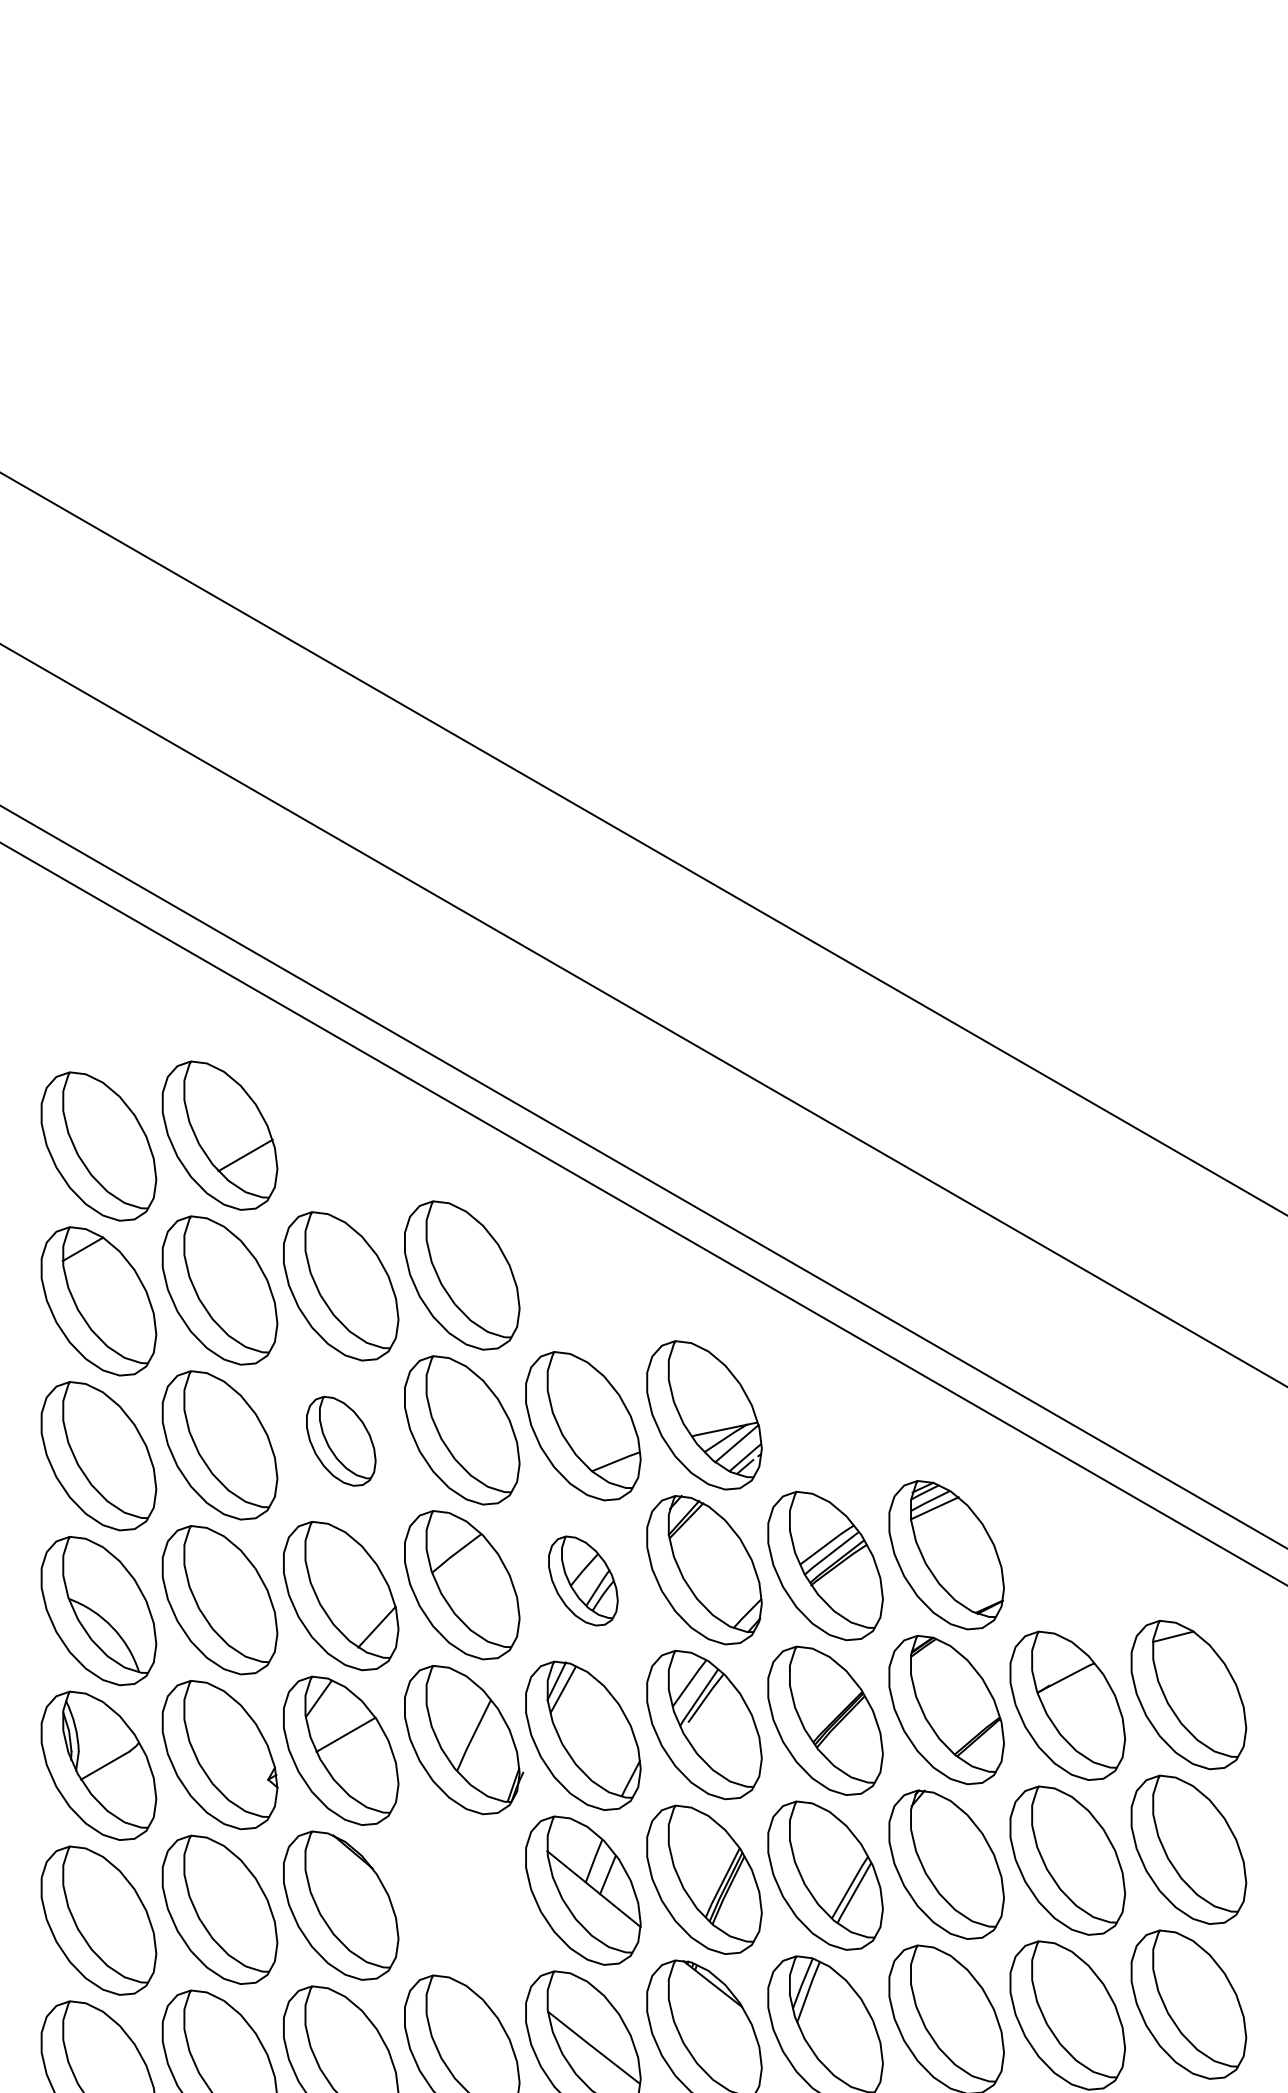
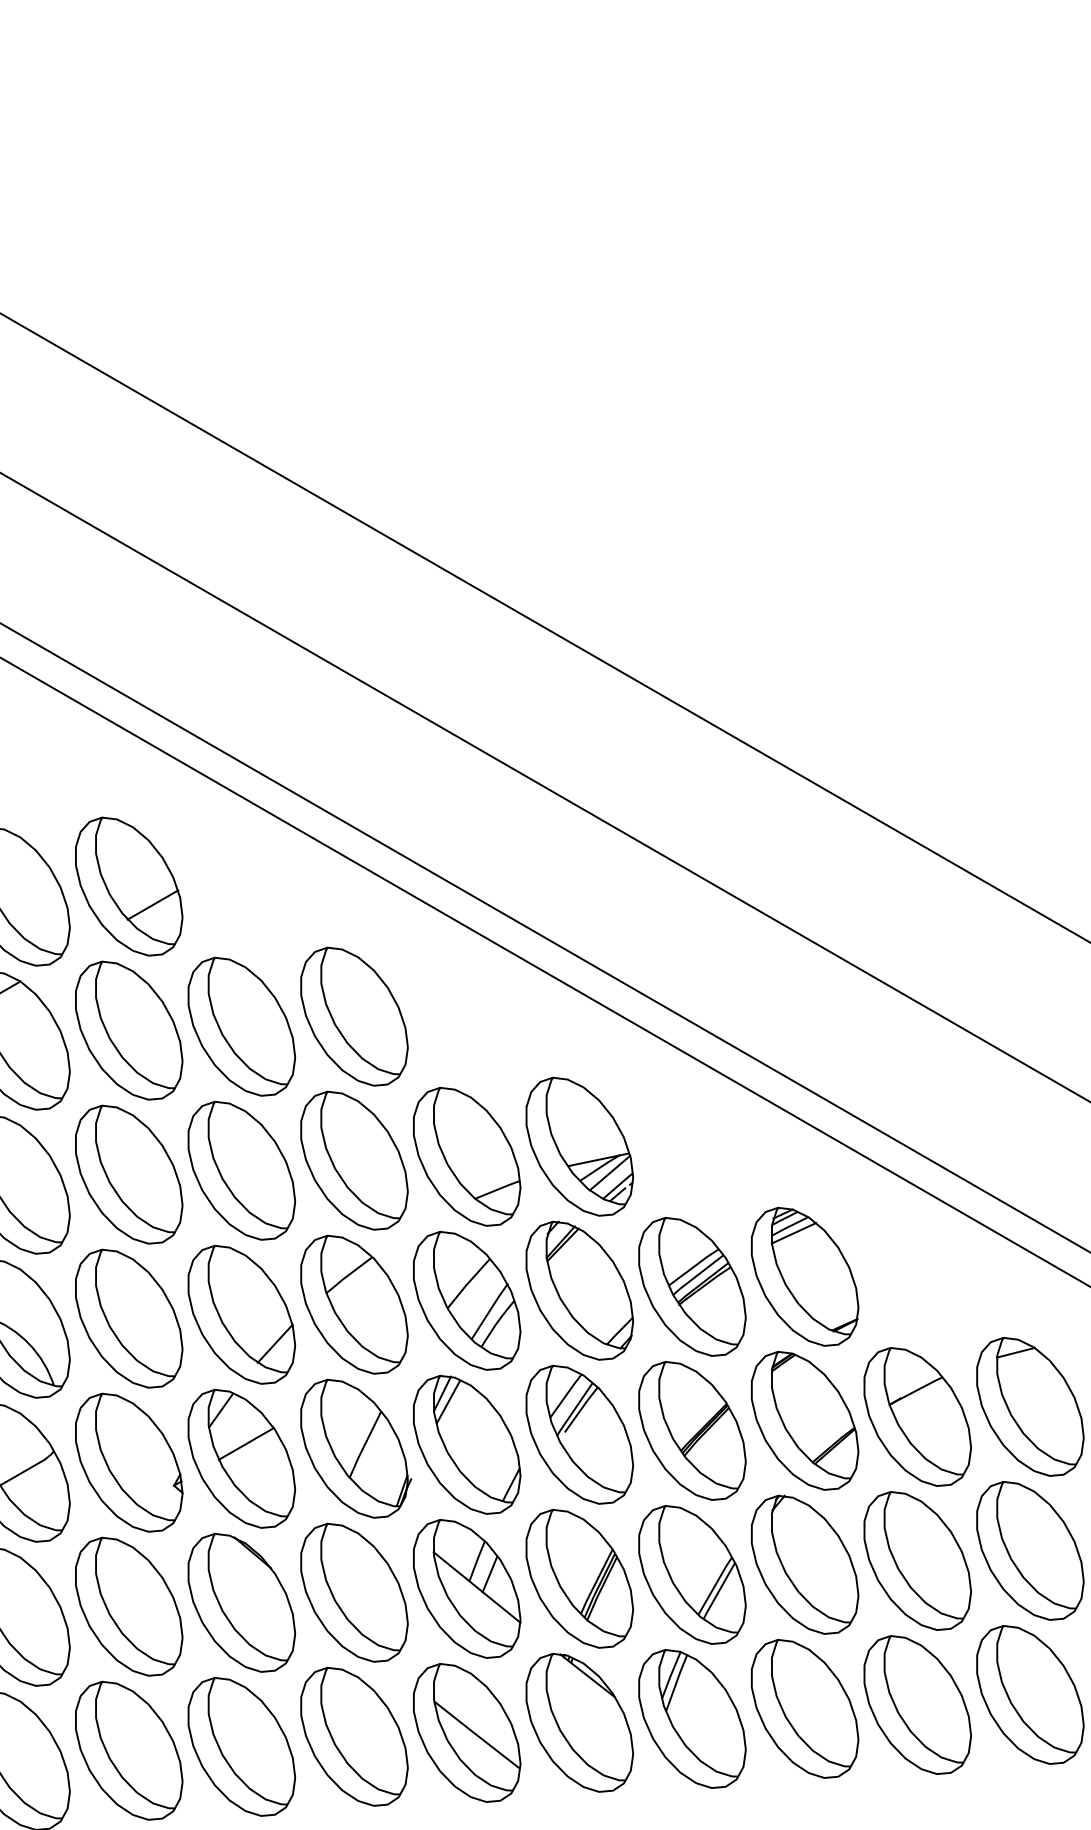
part: (341, 1441) -> (242, 1171), size x1.67
part: (583, 1580) -> (467, 1300), size x1.67
part: (462, 1894) -> (354, 1592), added

